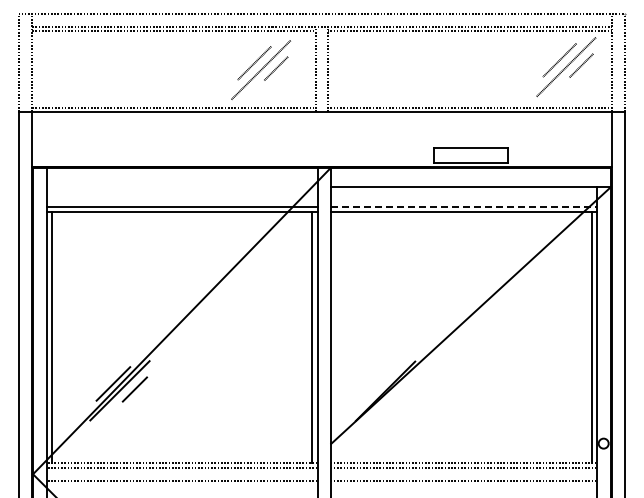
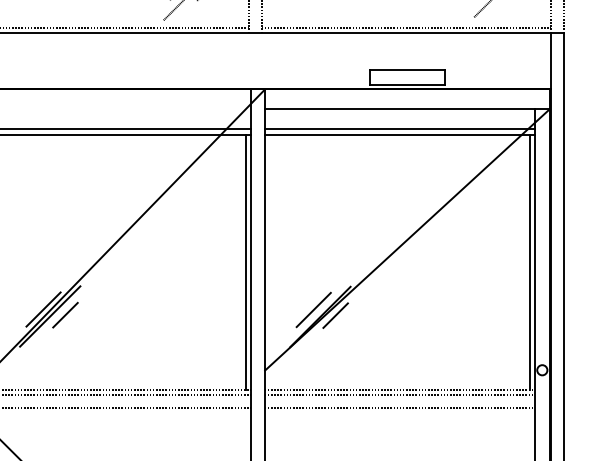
line: (464, 206) -> (400, 129), dashed -> solid
line: (378, 384) -> (313, 310), added
line: (400, 389) -> (335, 315), added

